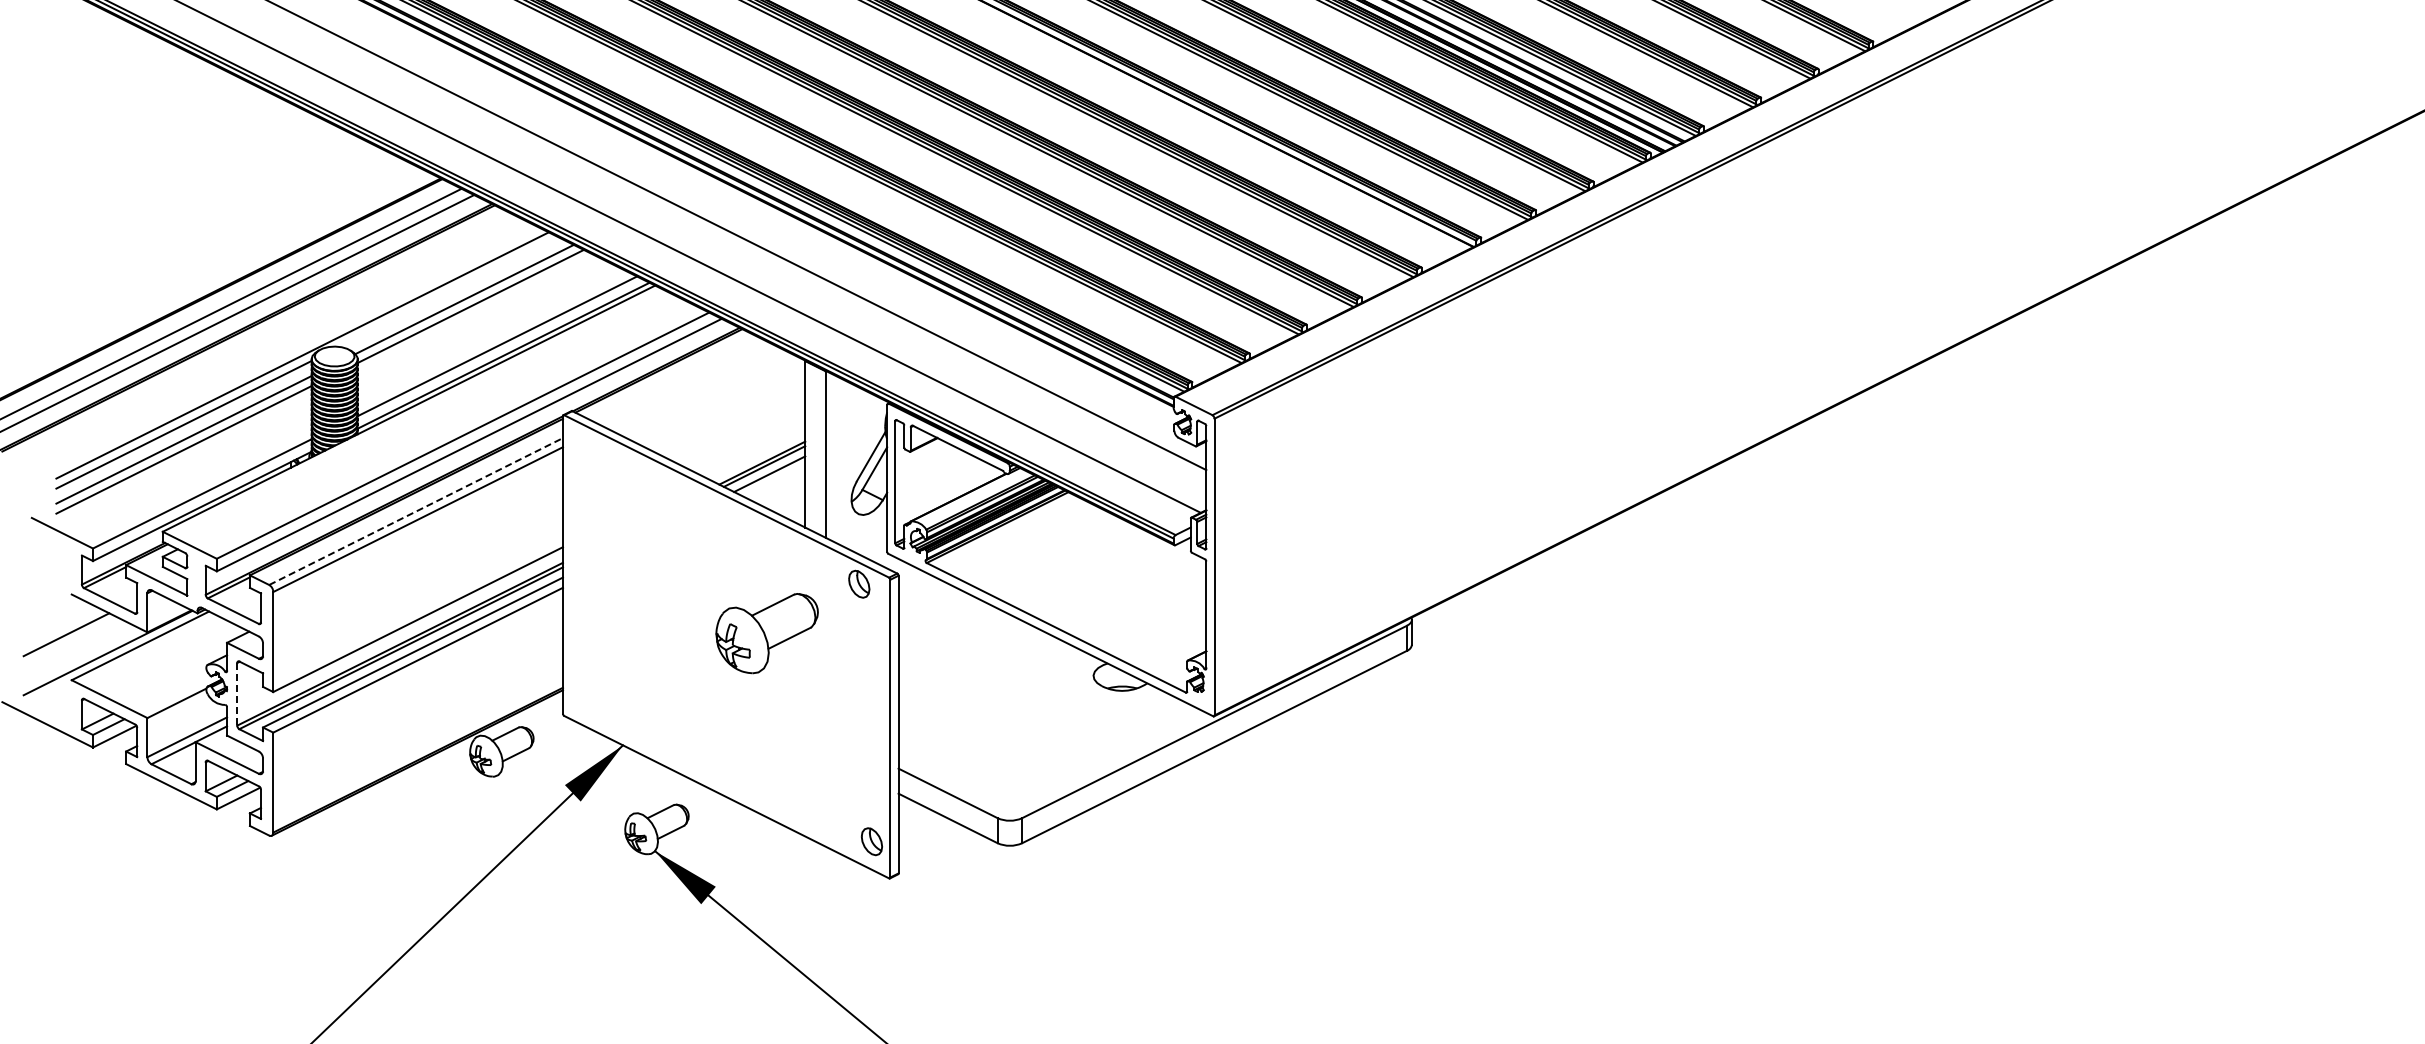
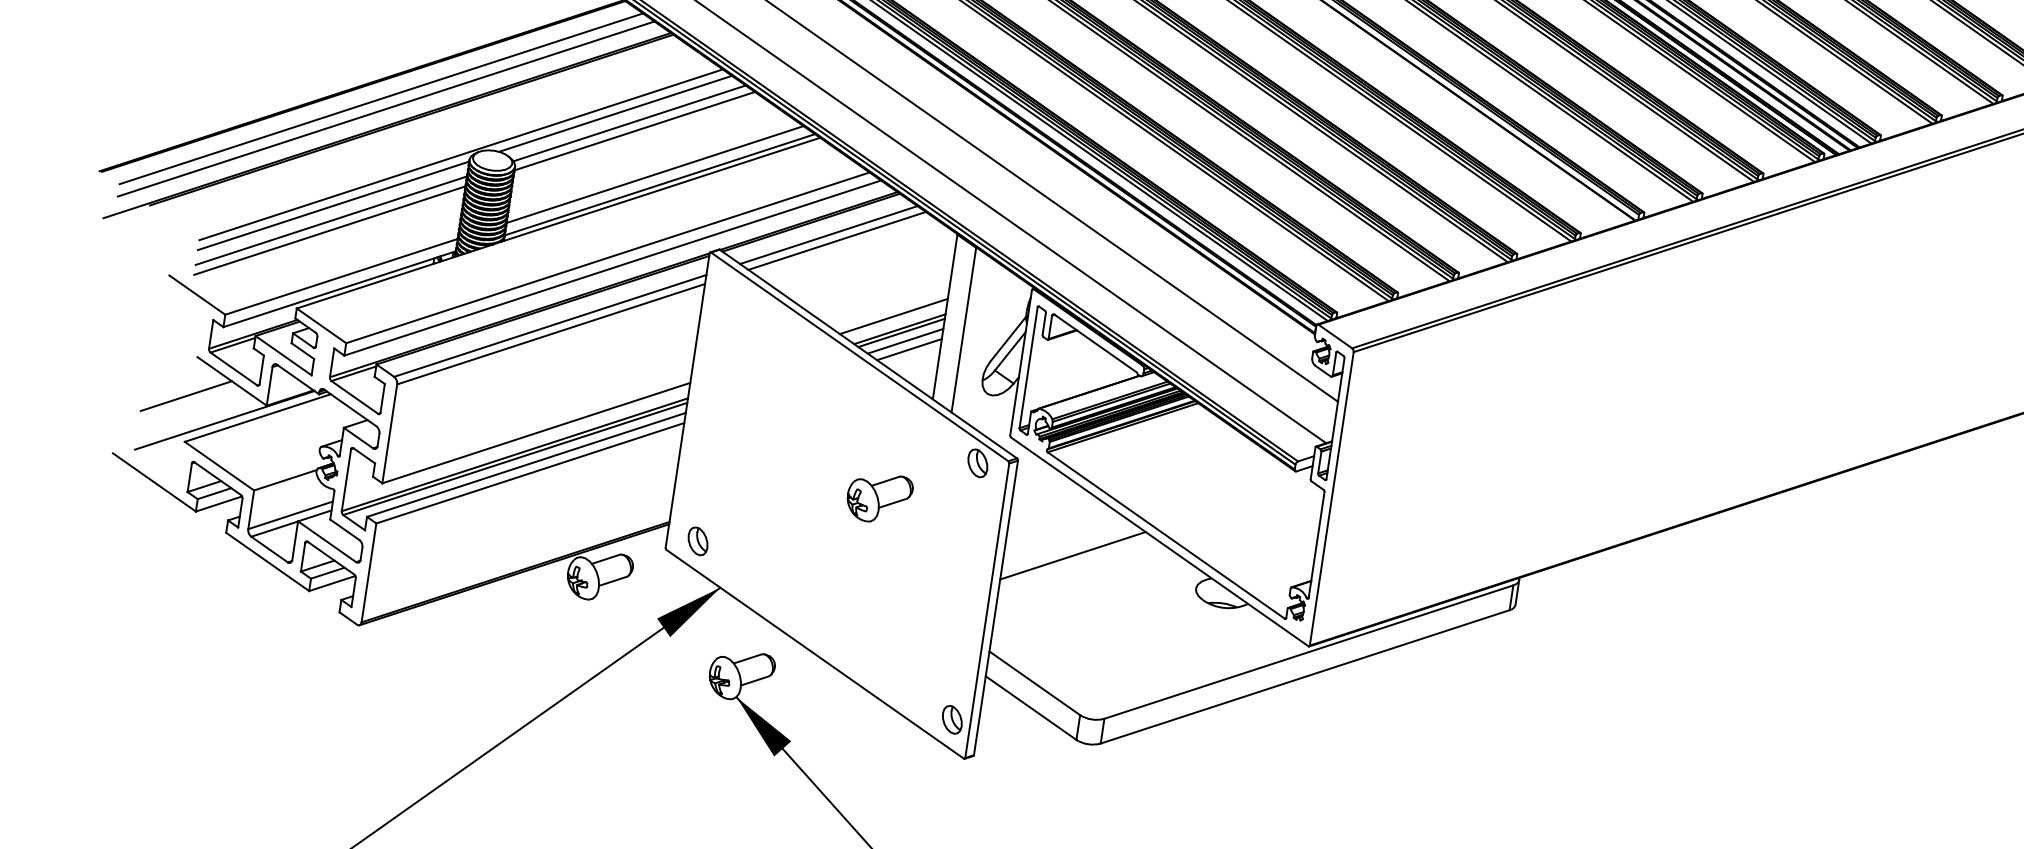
line: (448, 291) -> (614, 113), added
line: (677, 380) -> (828, 234), added
line: (686, 384) -> (836, 240), added
line: (754, 451) -> (893, 316), added
line: (774, 481) -> (909, 349), added
line: (416, 511) -> (550, 325), dashed -> solid
part: (766, 632) -> (878, 497), size x0.62
line: (966, 661) -> (1072, 555), added
line: (237, 694) -> (346, 480), dashed -> solid
part: (594, 702) -> (698, 541), added

